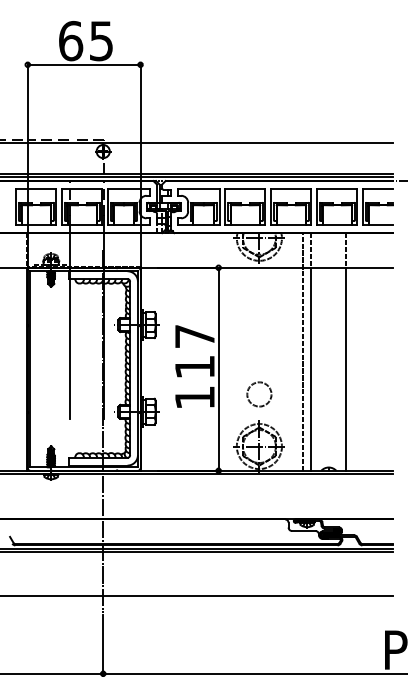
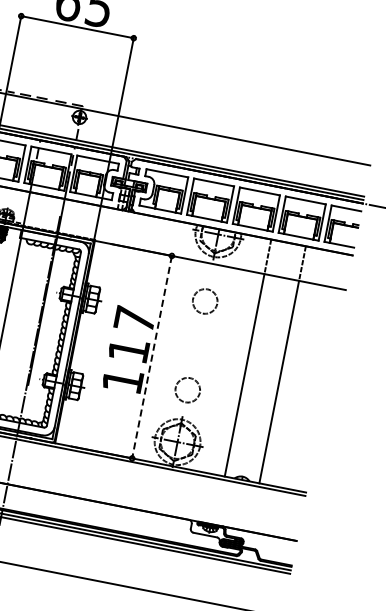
circle: (259, 305) -> (205, 301), added
line: (302, 351) -> (239, 355), removed
line: (218, 369) -> (151, 357), solid -> dashed

